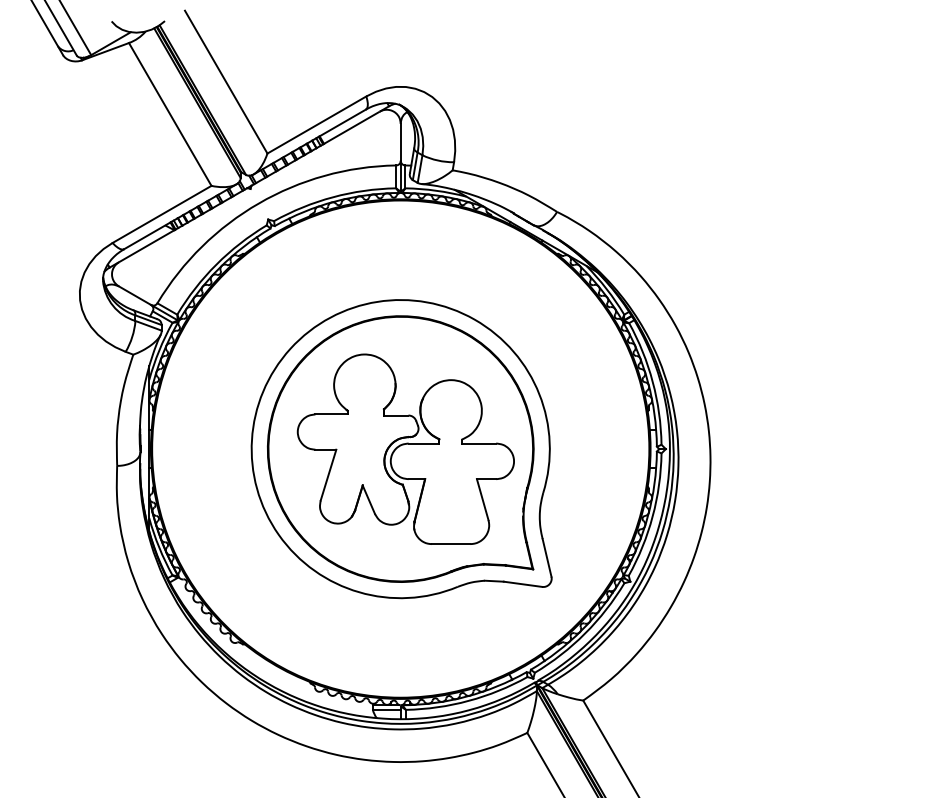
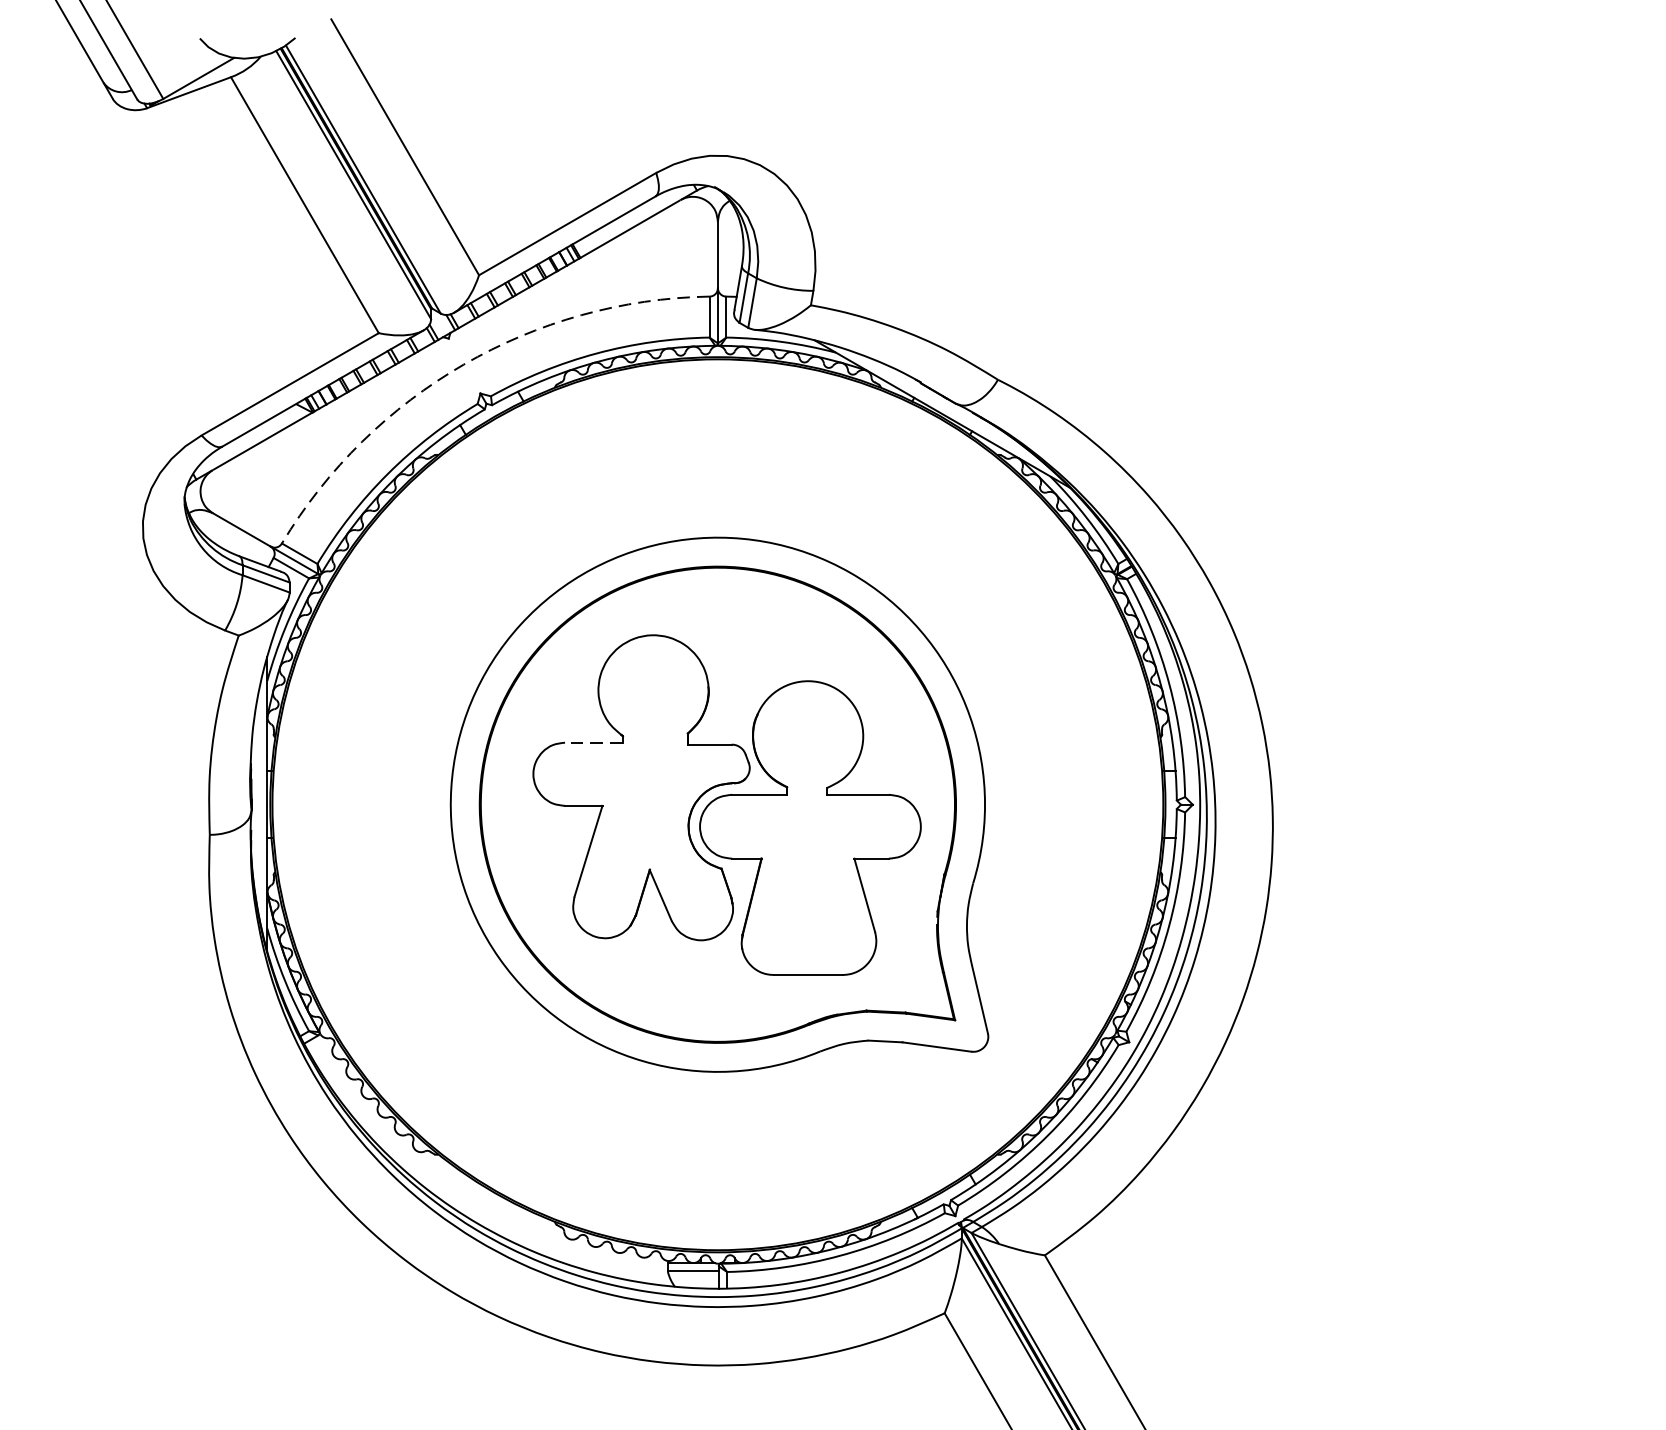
arc: (258, 203) -> (463, 364), solid -> dashed
line: (331, 414) -> (593, 742), solid -> dashed

